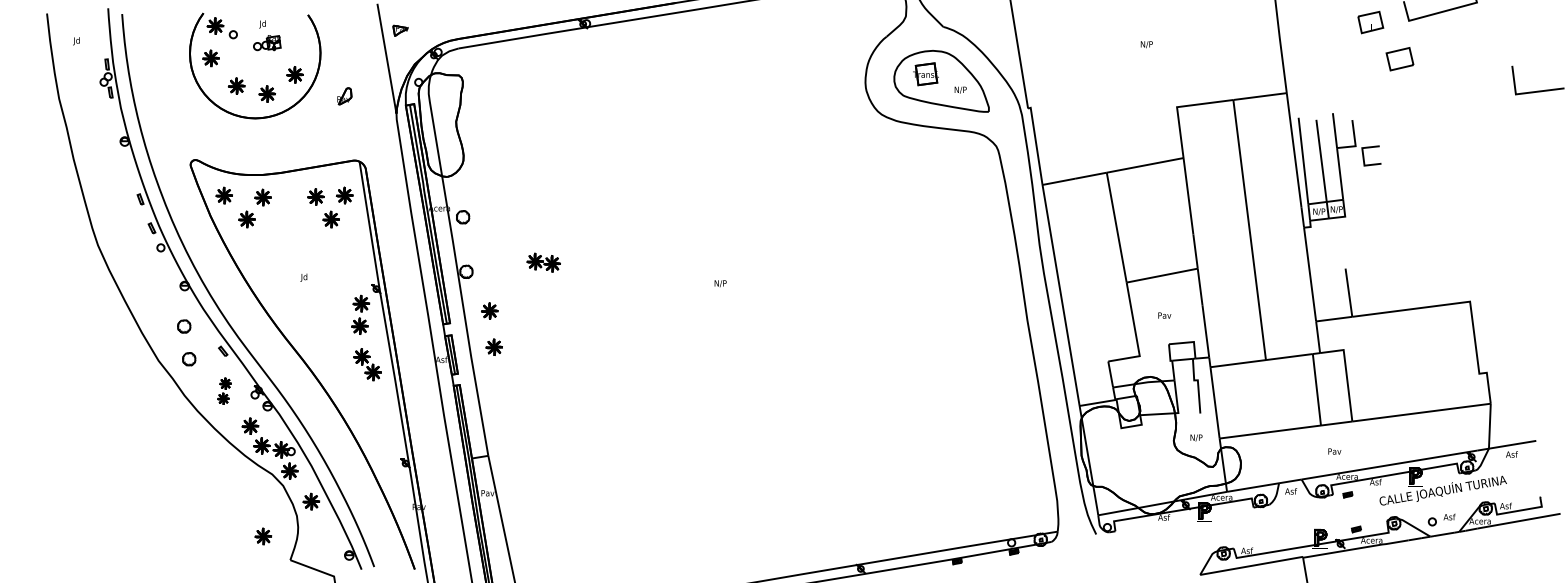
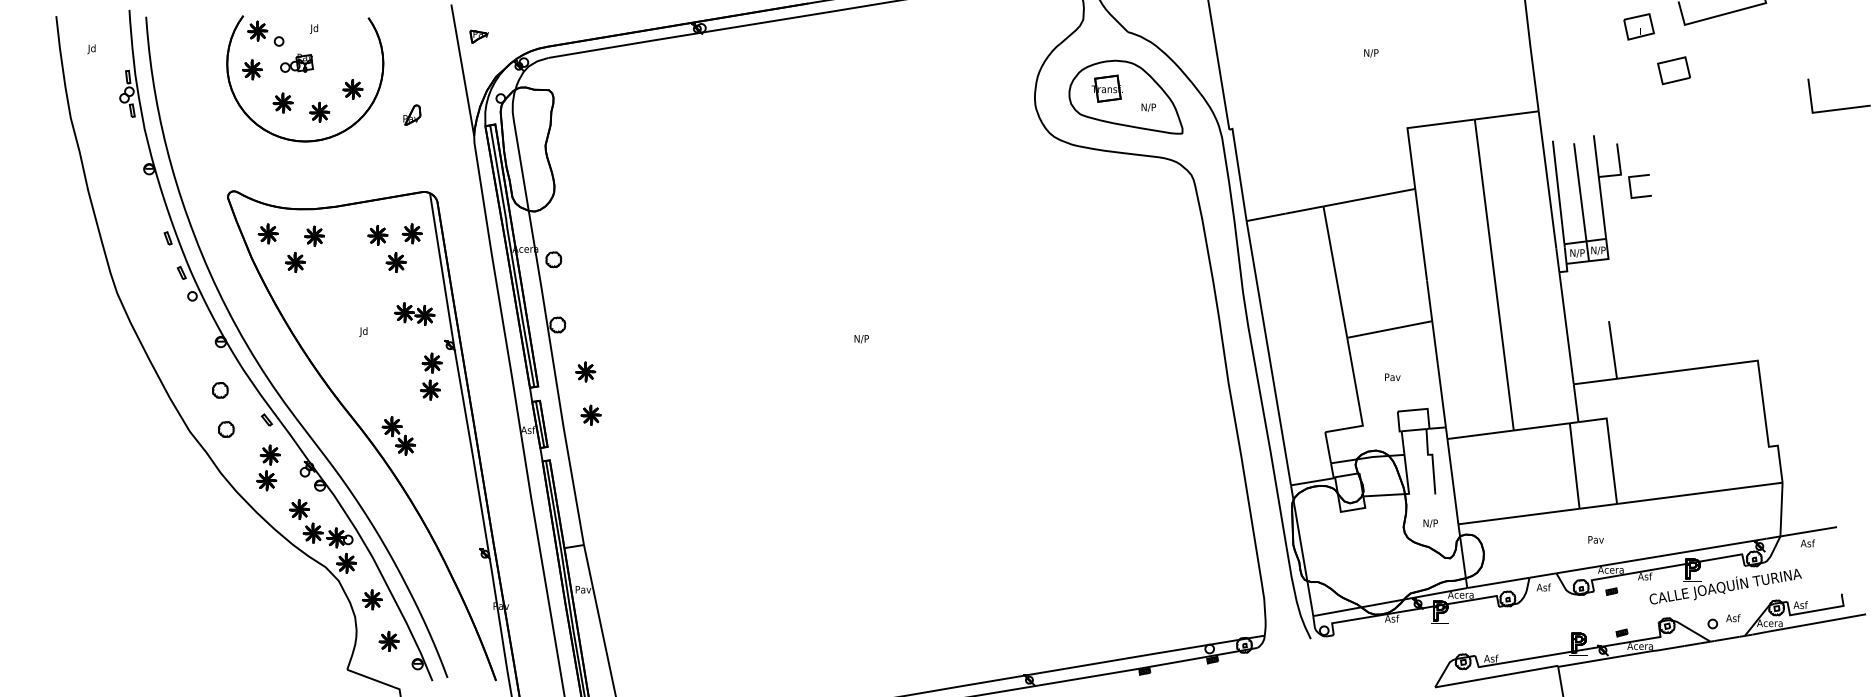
part: (267, 43) -> (297, 63), moved
part: (543, 262) -> (414, 313), moved
part: (367, 364) -> (398, 435), moved
part: (224, 390) -> (268, 466), size x1.43
part: (263, 536) -> (389, 641), moved

